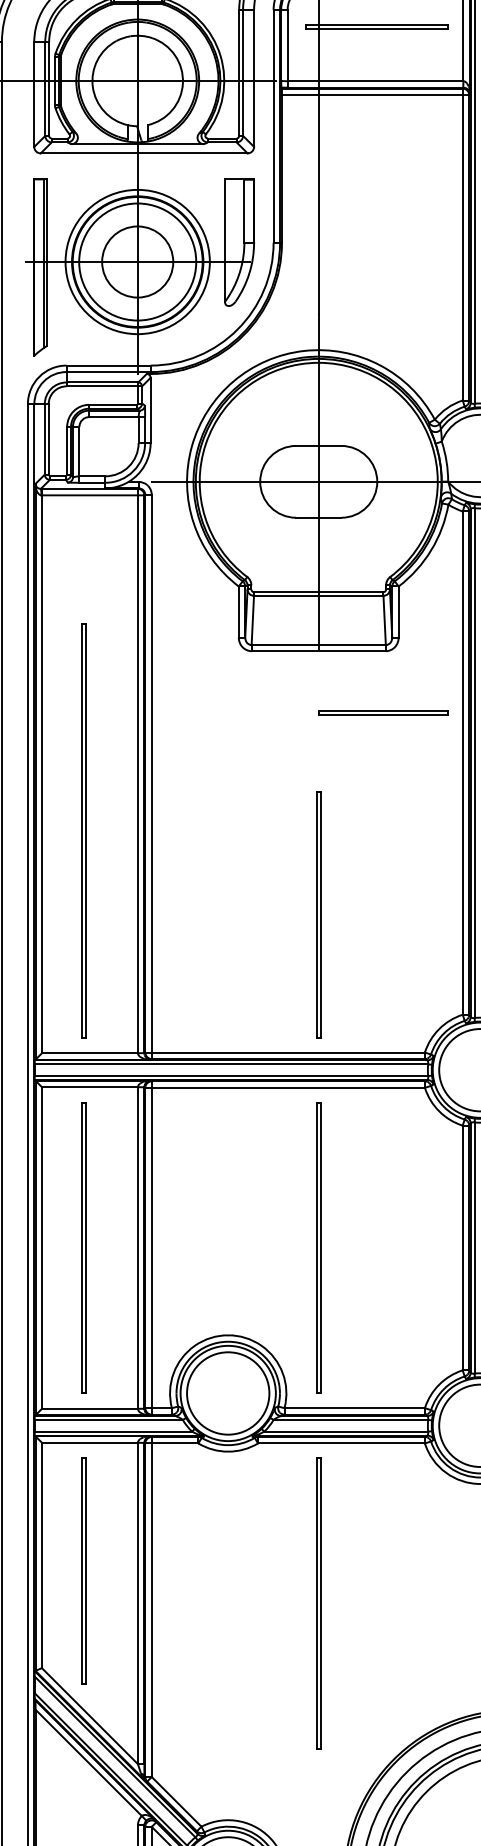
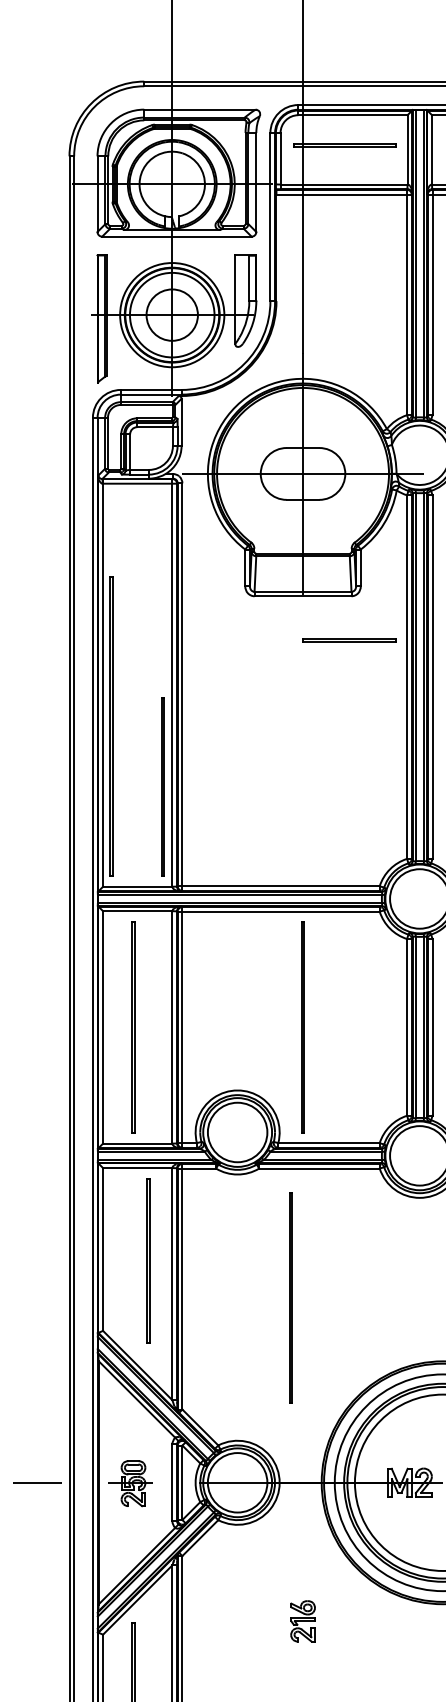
line: (82, 831) -> (110, 726), moved
line: (318, 914) -> (162, 786), moved
line: (82, 1570) -> (147, 1260), moved
line: (318, 1602) -> (290, 1297), moved

